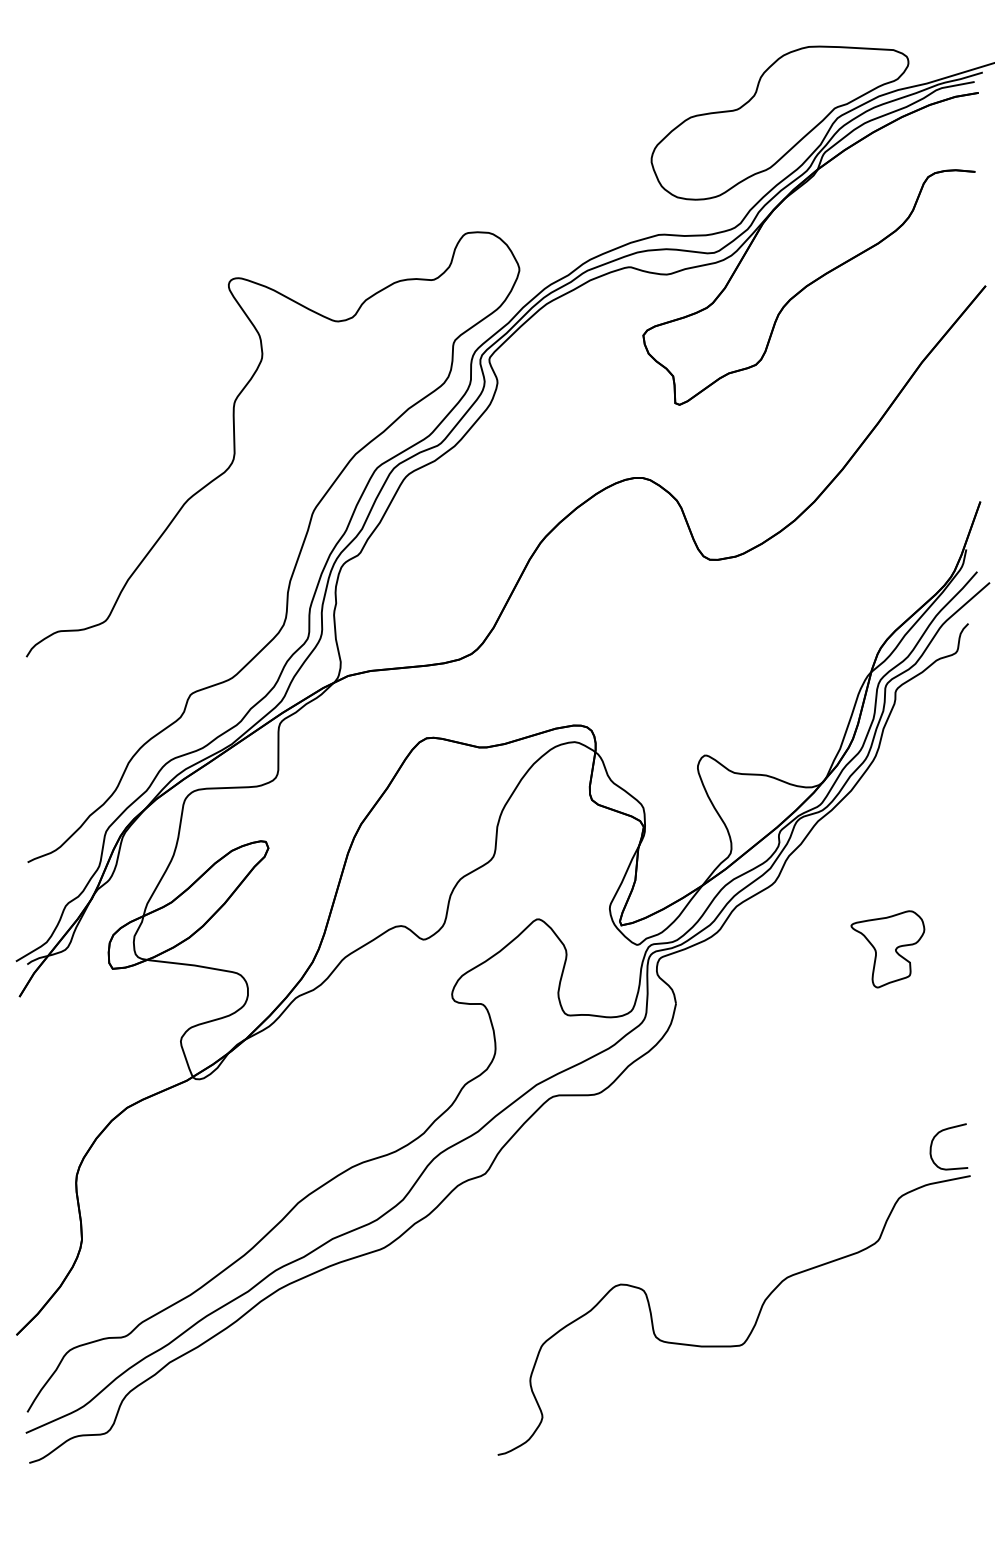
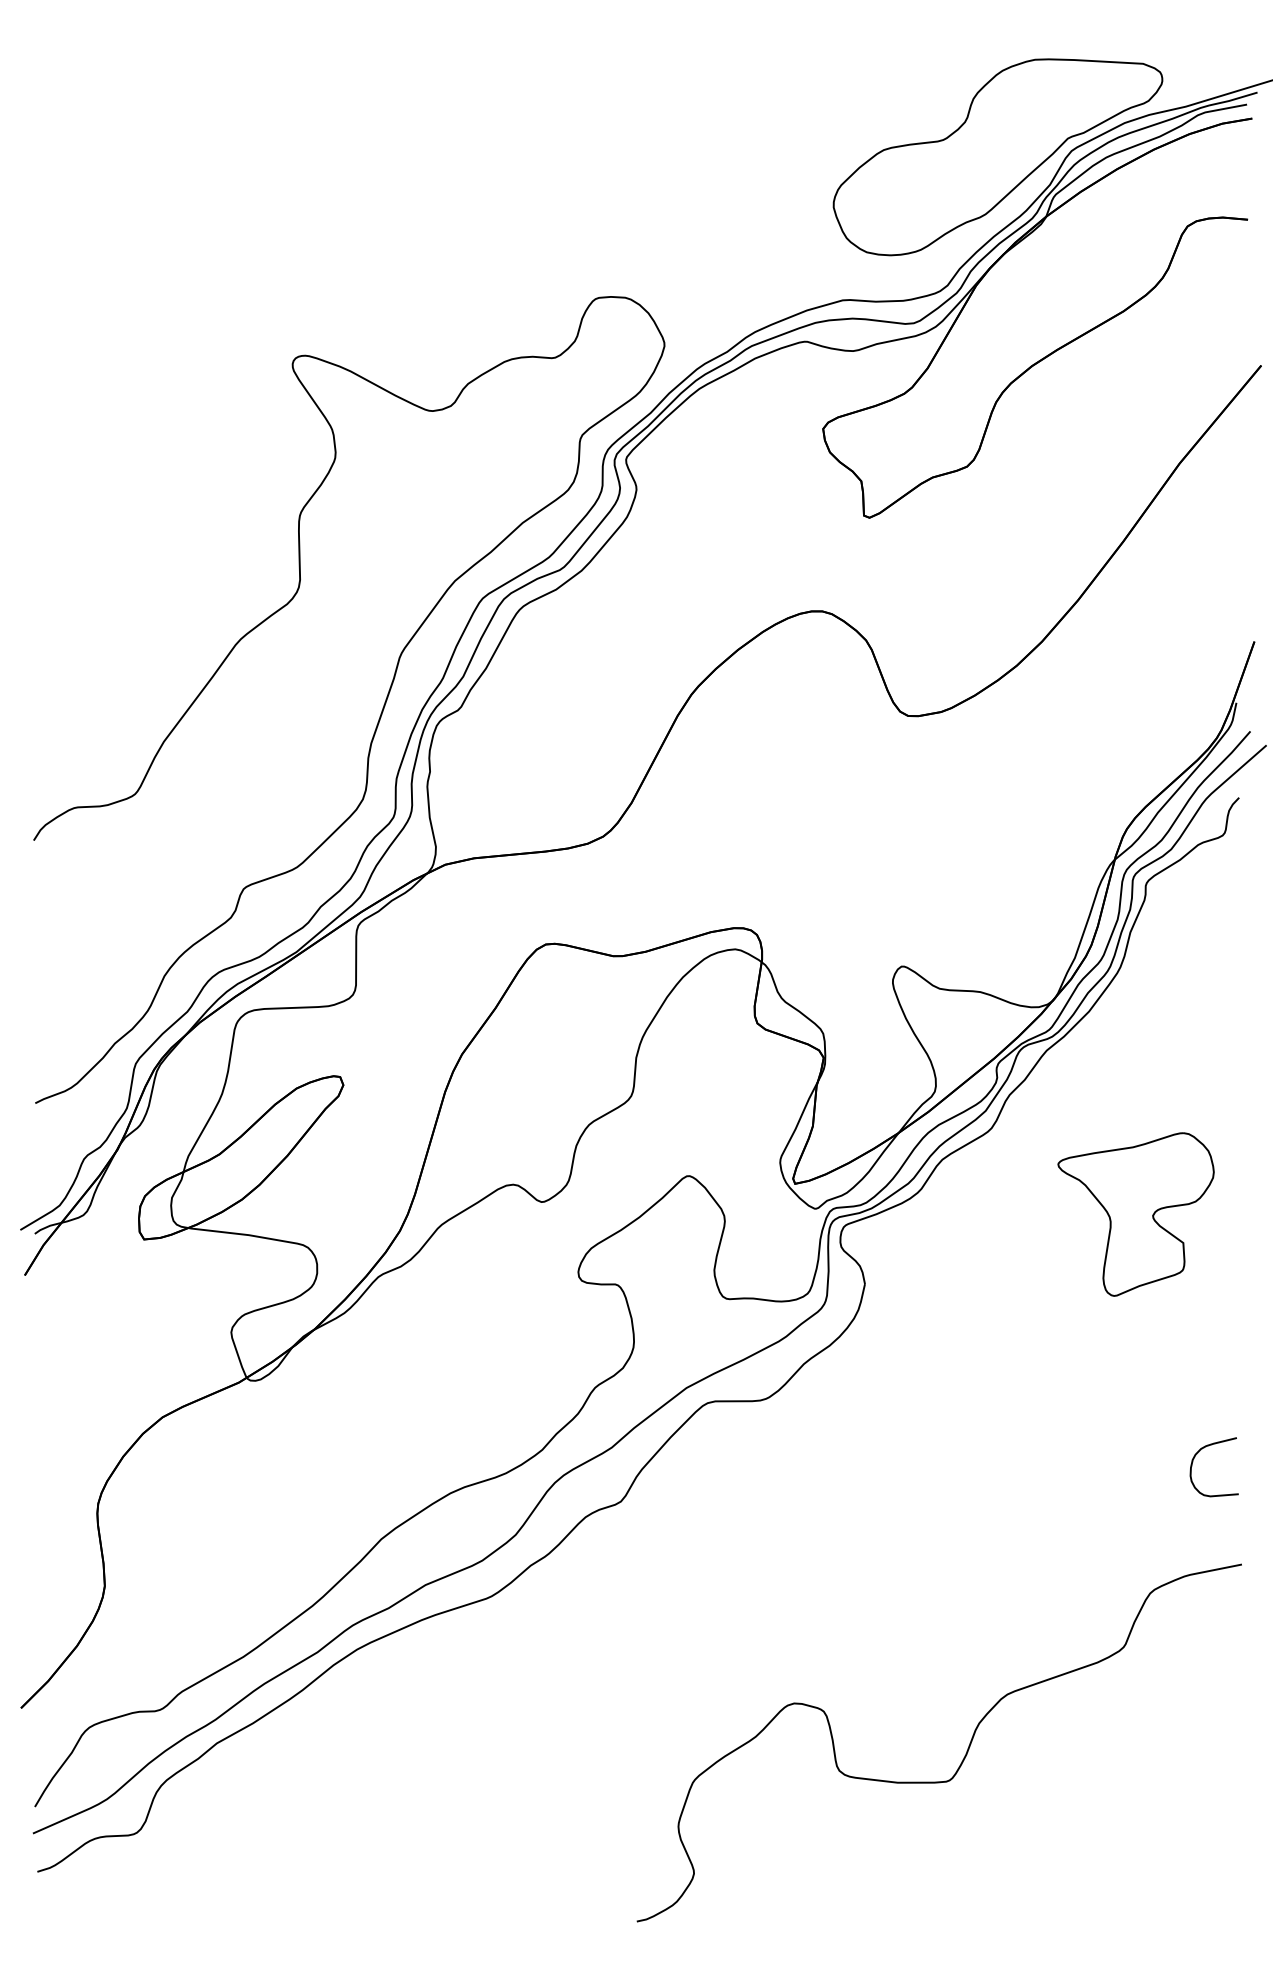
part: (887, 949) -> (1135, 1214), size x1.67
curve: (753, 1325) -> (964, 1755), moved

